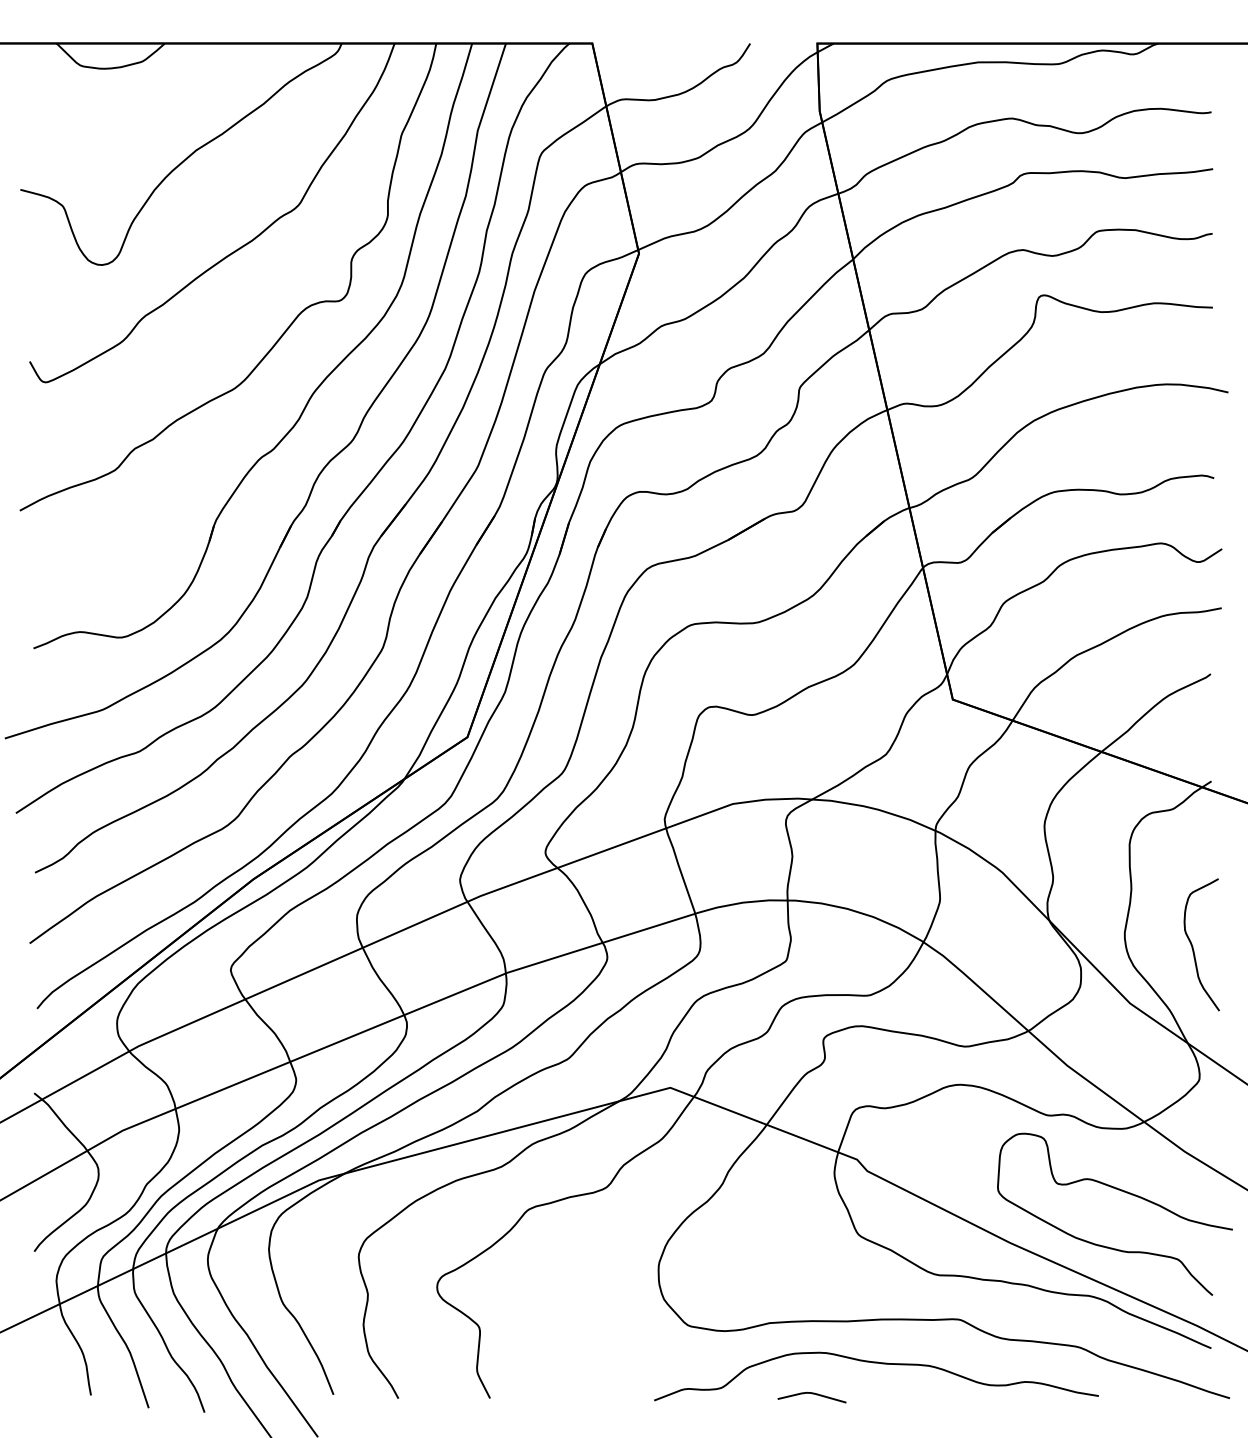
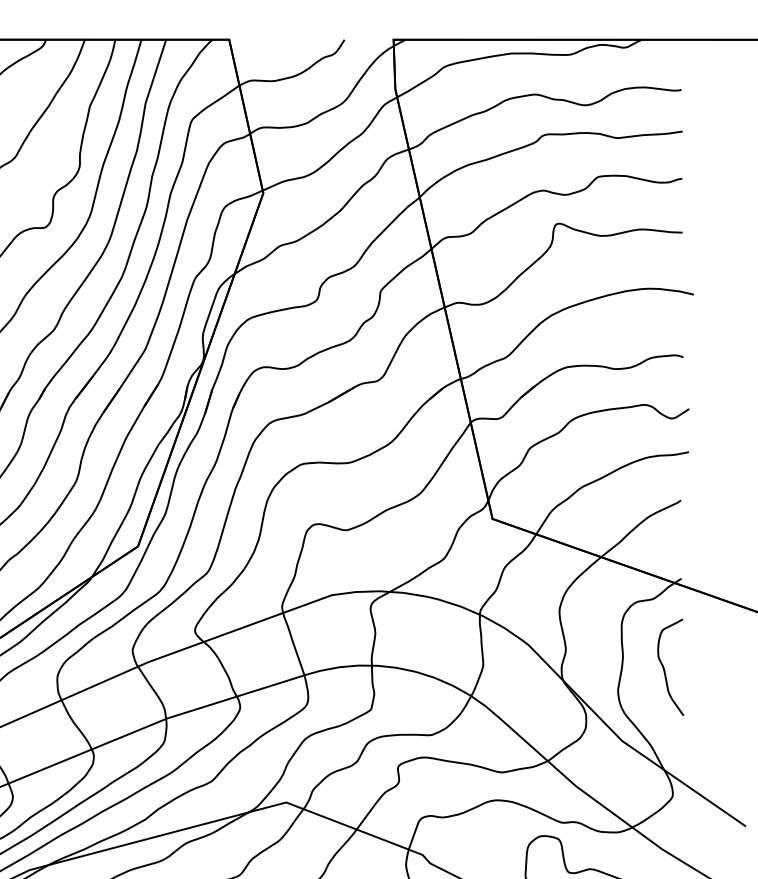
curve: (1193, 946) -> (664, 668), moved

